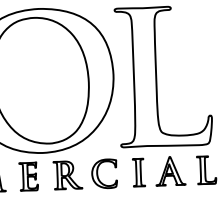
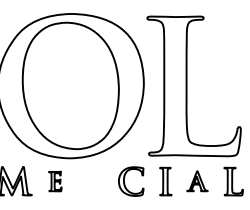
part: (170, 171) -> (197, 181), size x0.7
part: (67, 175) -> (94, 181), removed
part: (28, 176) -> (55, 181), size x0.7

